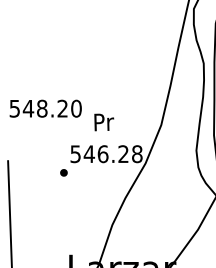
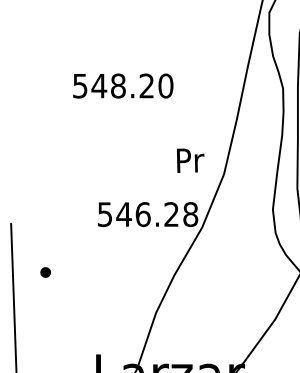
text: (45, 108) -> (122, 85), moved
text: (104, 122) -> (191, 160), moved
part: (63, 172) -> (45, 271), moved

